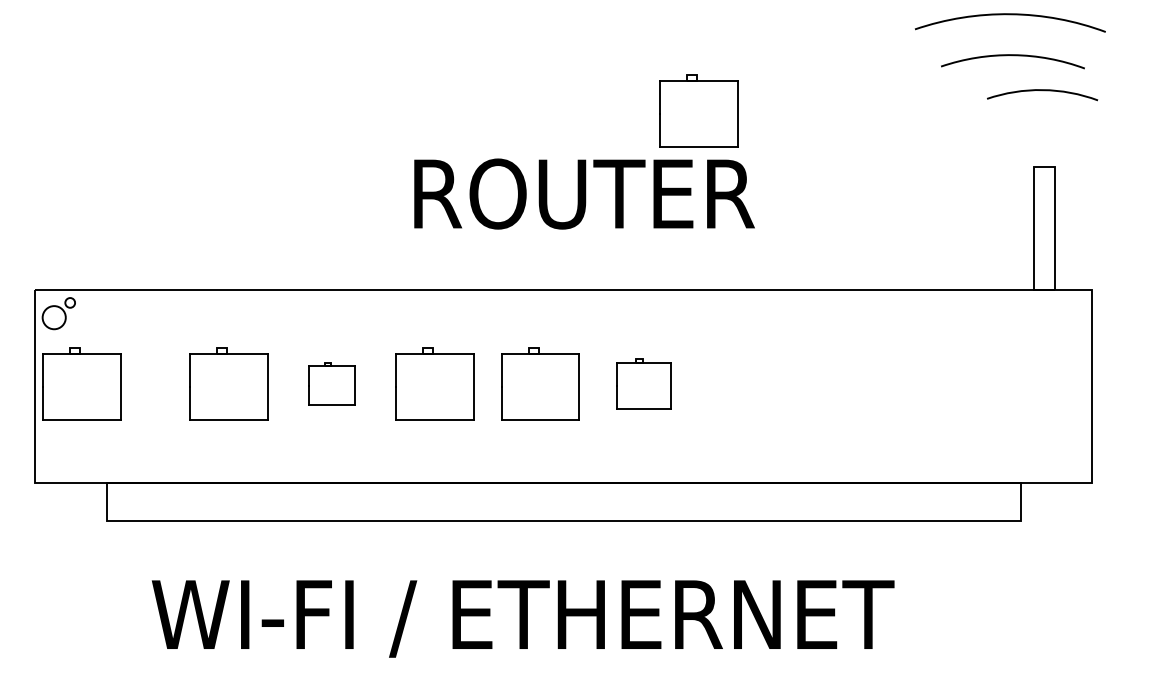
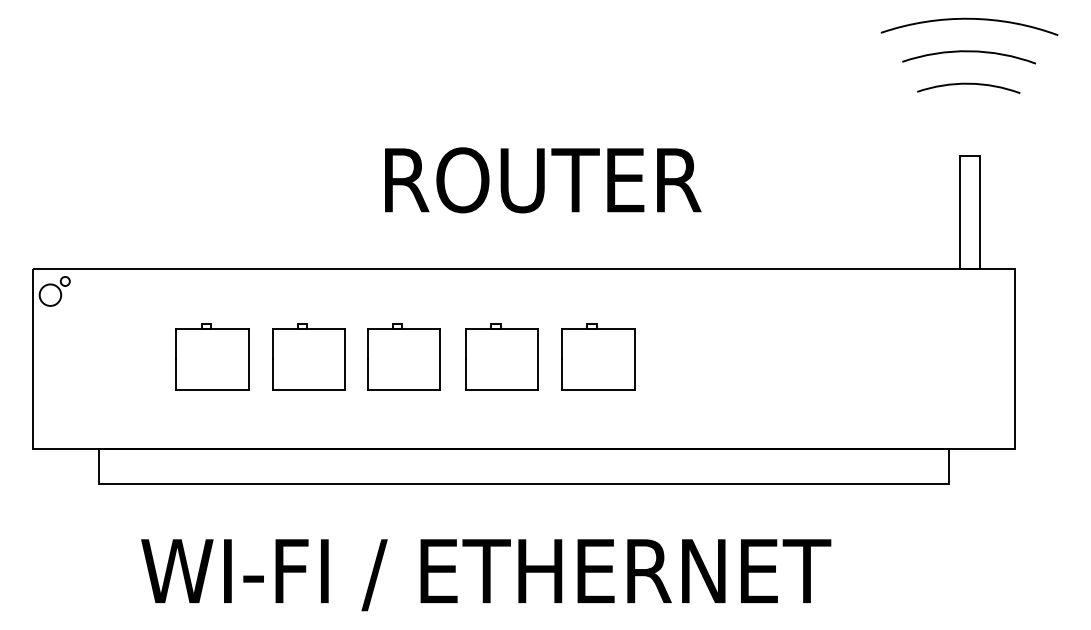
arc: (1009, 15) -> (968, 19), moved
arc: (1012, 56) -> (968, 52), moved
part: (698, 110) -> (649, 102), removed
part: (81, 383) -> (75, 356), removed
part: (331, 383) -> (308, 356), size x1.67
part: (643, 383) -> (597, 356), size x1.43

